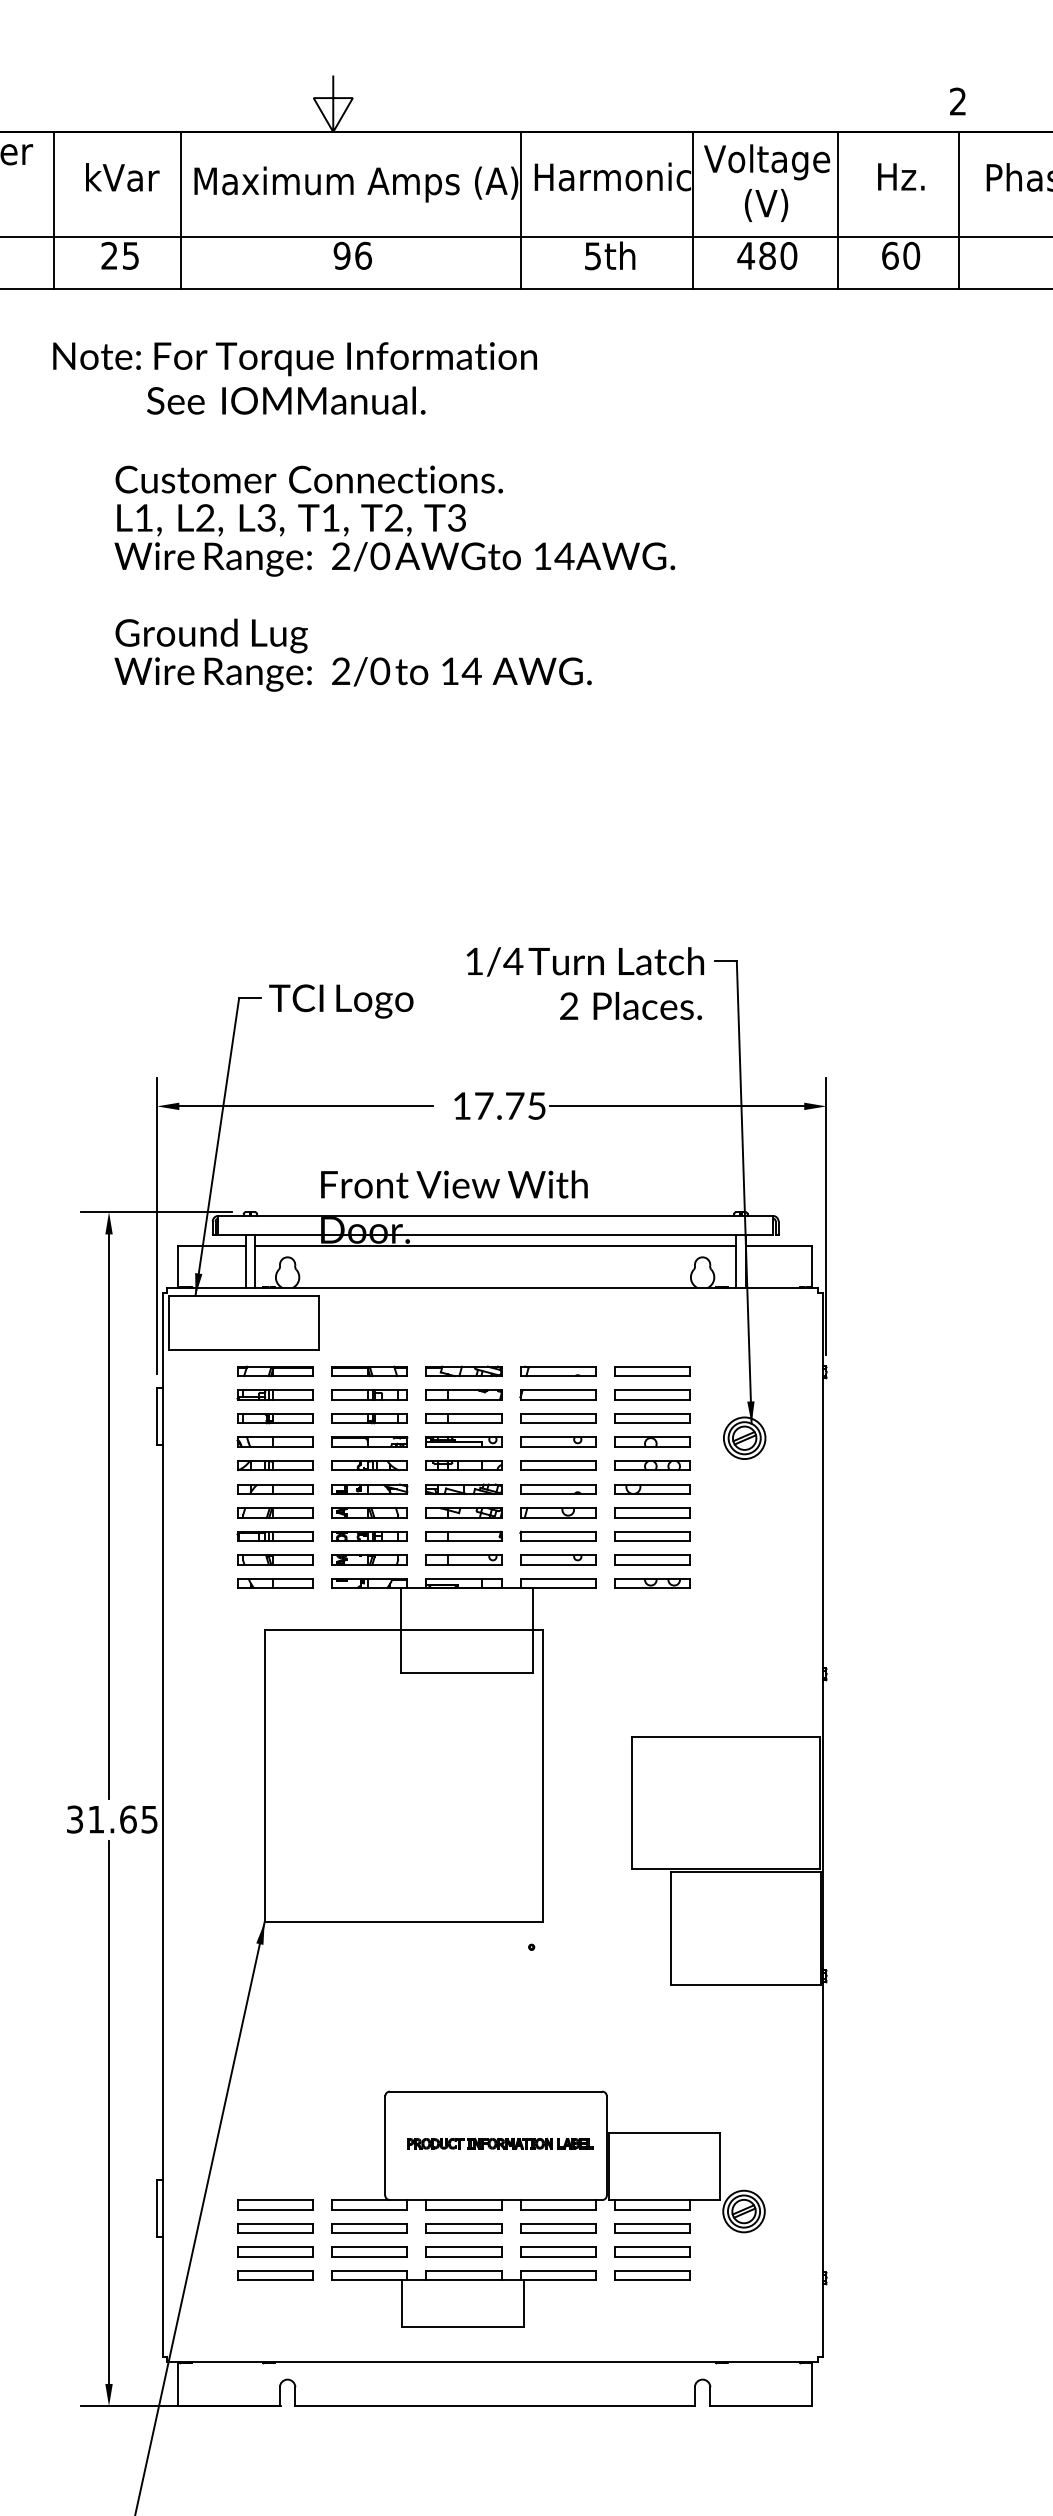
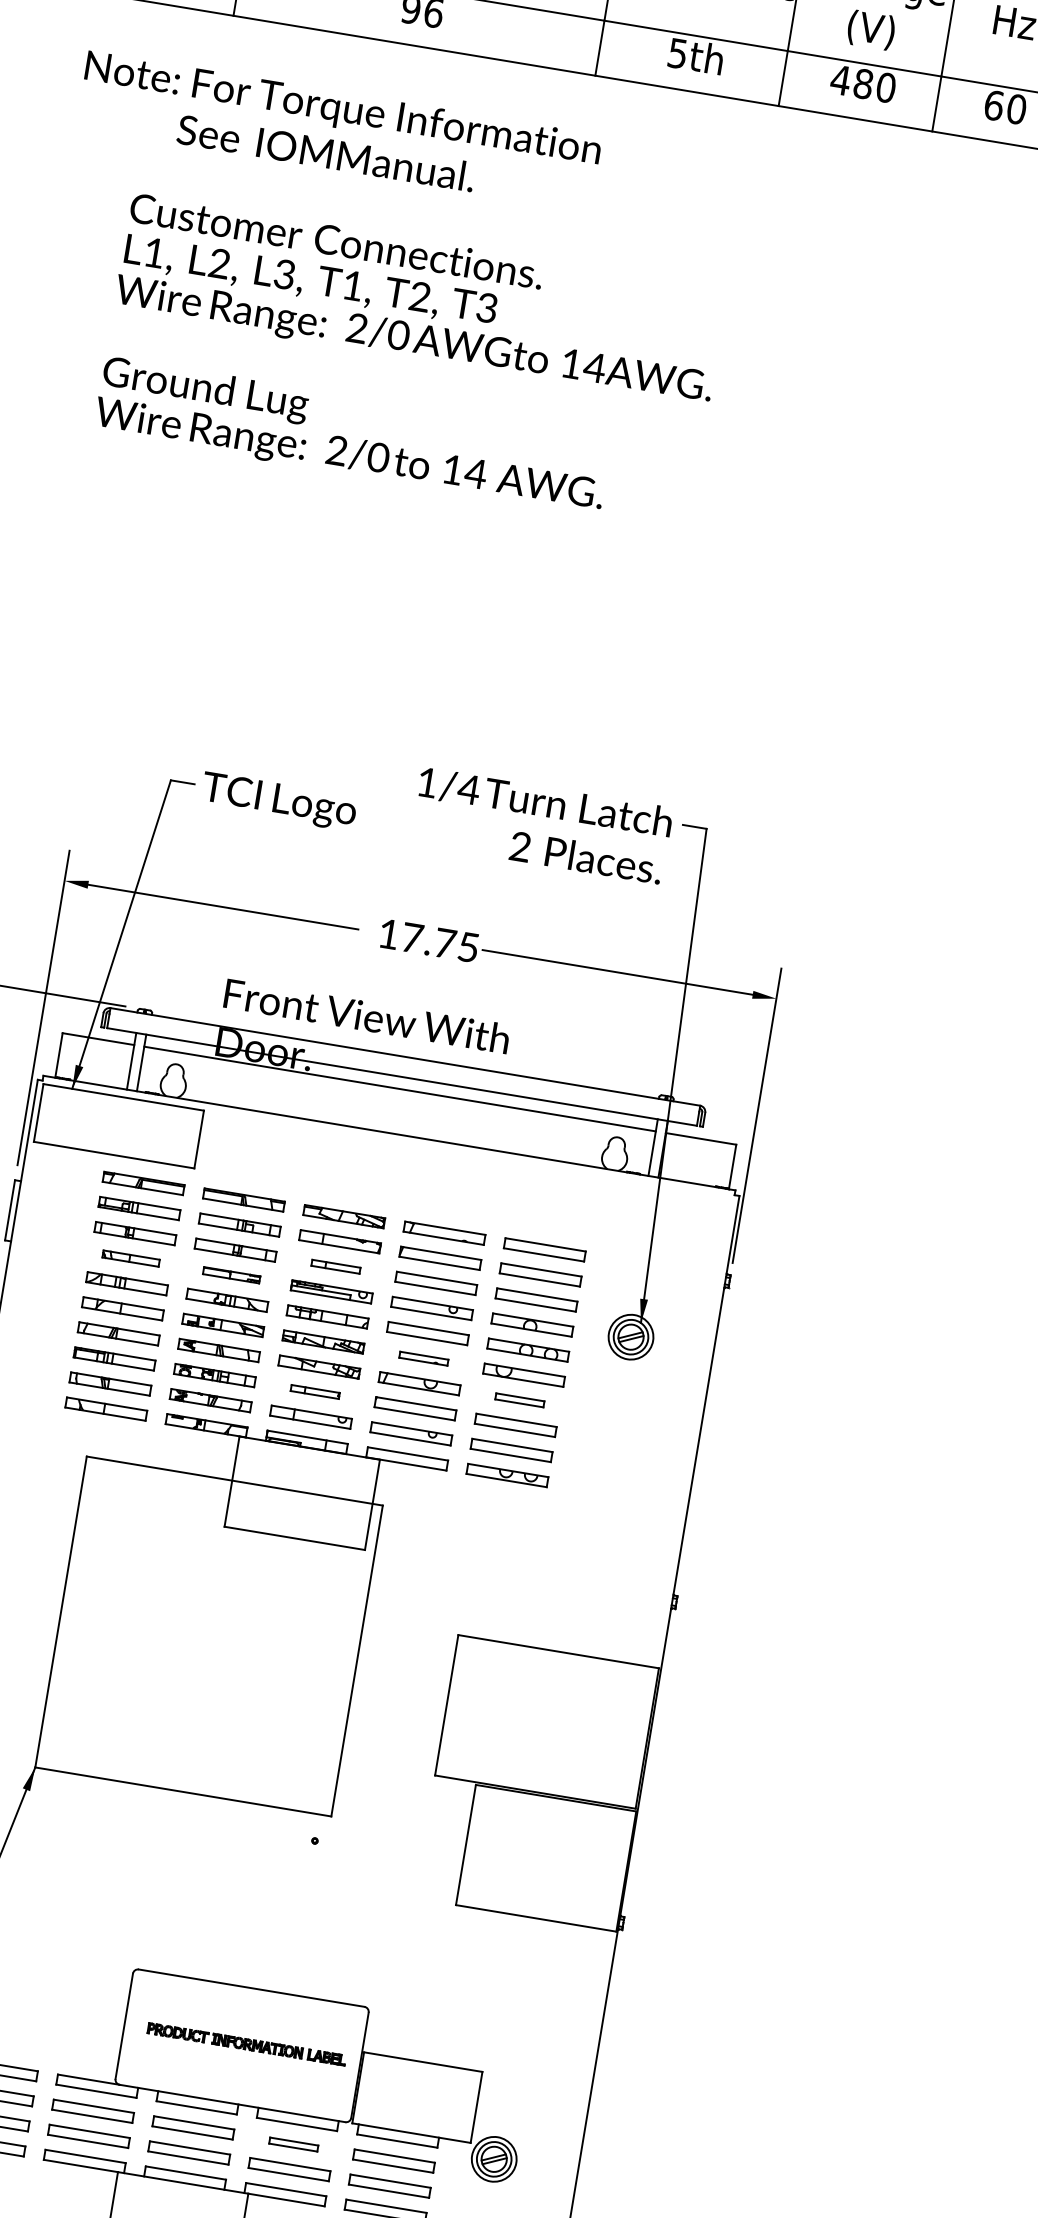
part: (463, 1418) -> (335, 1266), size x0.6
part: (274, 1441) -> (130, 1257), size x0.7
part: (369, 1441) -> (231, 1274), size x0.7
part: (558, 1489) -> (424, 1358), size x0.6
part: (652, 1512) -> (519, 1399), size x0.6
part: (463, 1535) -> (314, 1391), size x0.6
part: (558, 2228) -> (293, 2144), size x0.6

